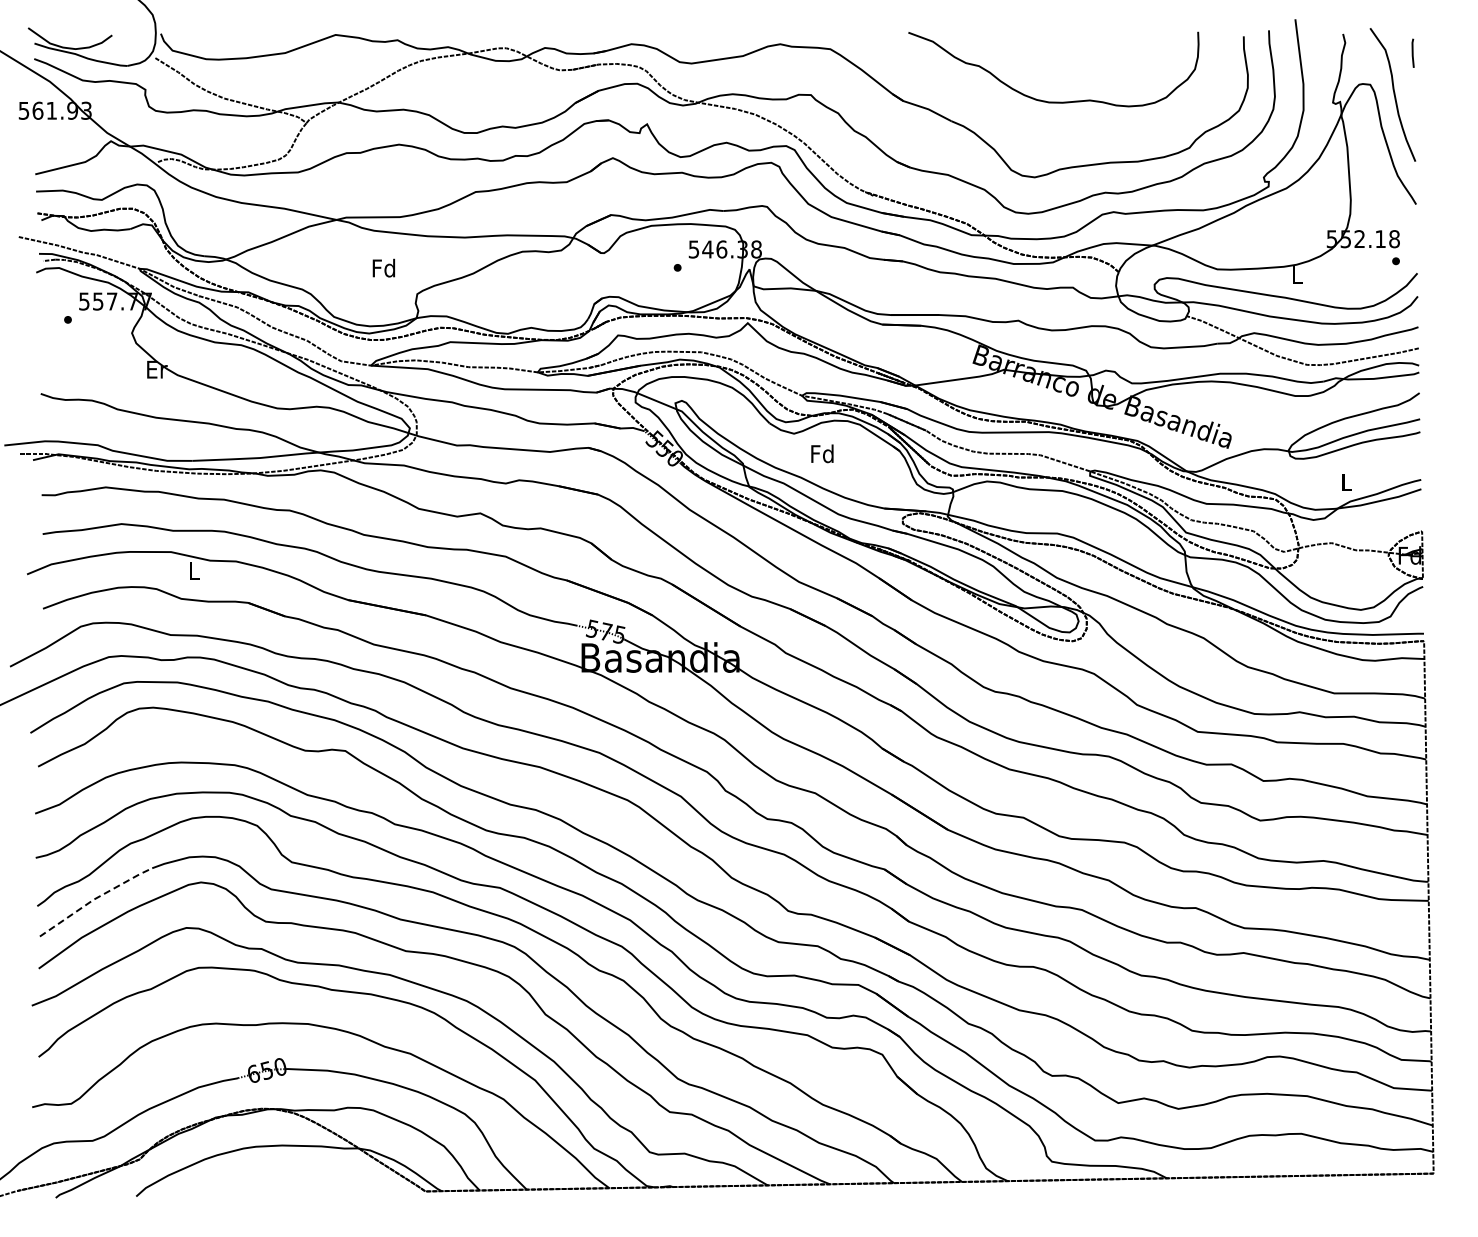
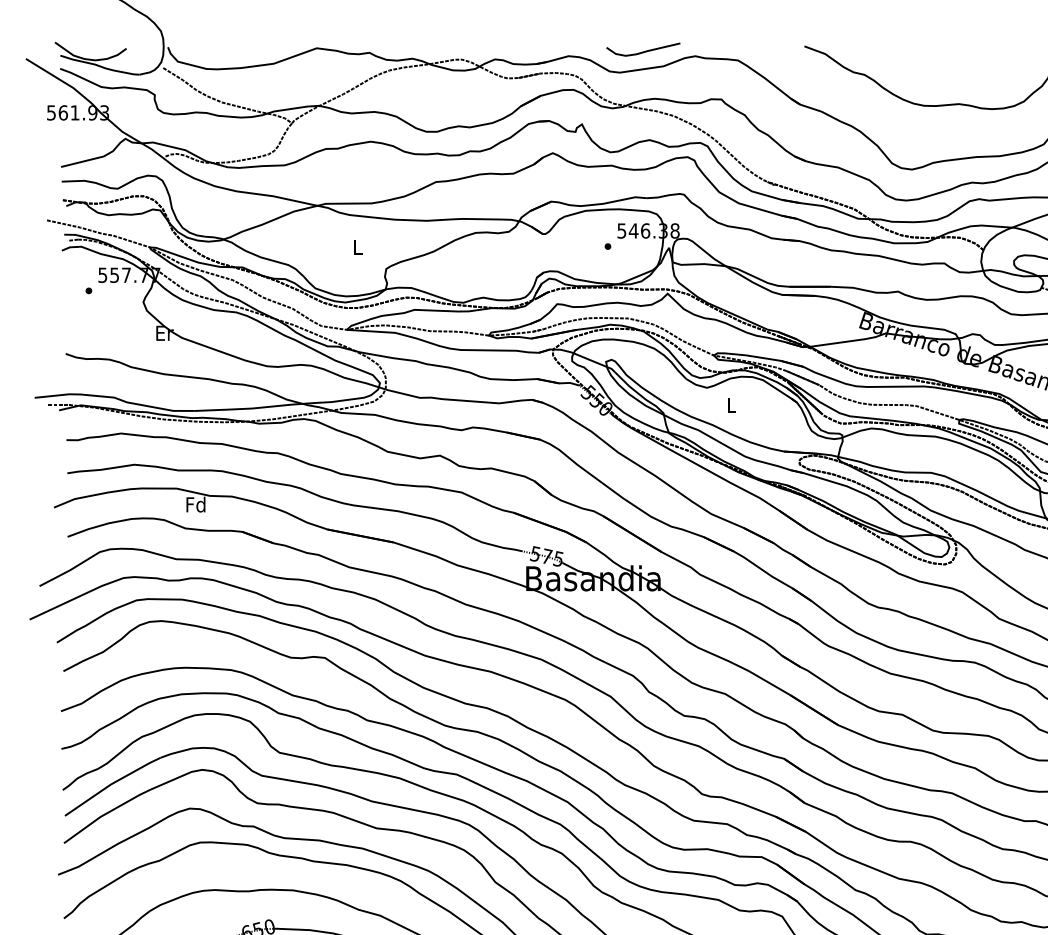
curve: (718, 38) -> (642, 51), added
text: (383, 267) -> (357, 246), Fd -> L
text: (822, 453) -> (731, 404), Fd -> L
text: (193, 570) -> (195, 504), L -> Fd
line: (94, 899) -> (111, 784), dashed -> solid

